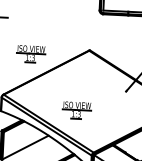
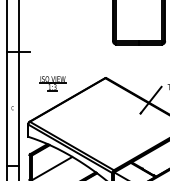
part: (76, 110) -> (96, 132), removed

